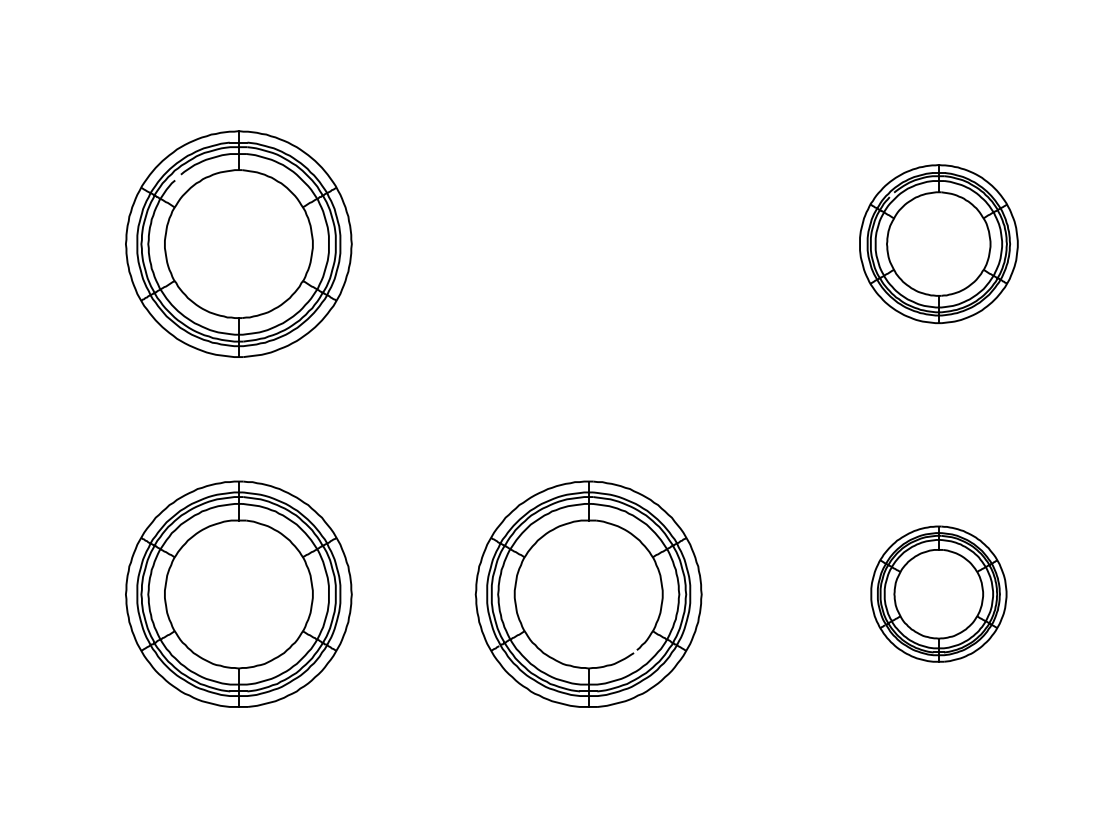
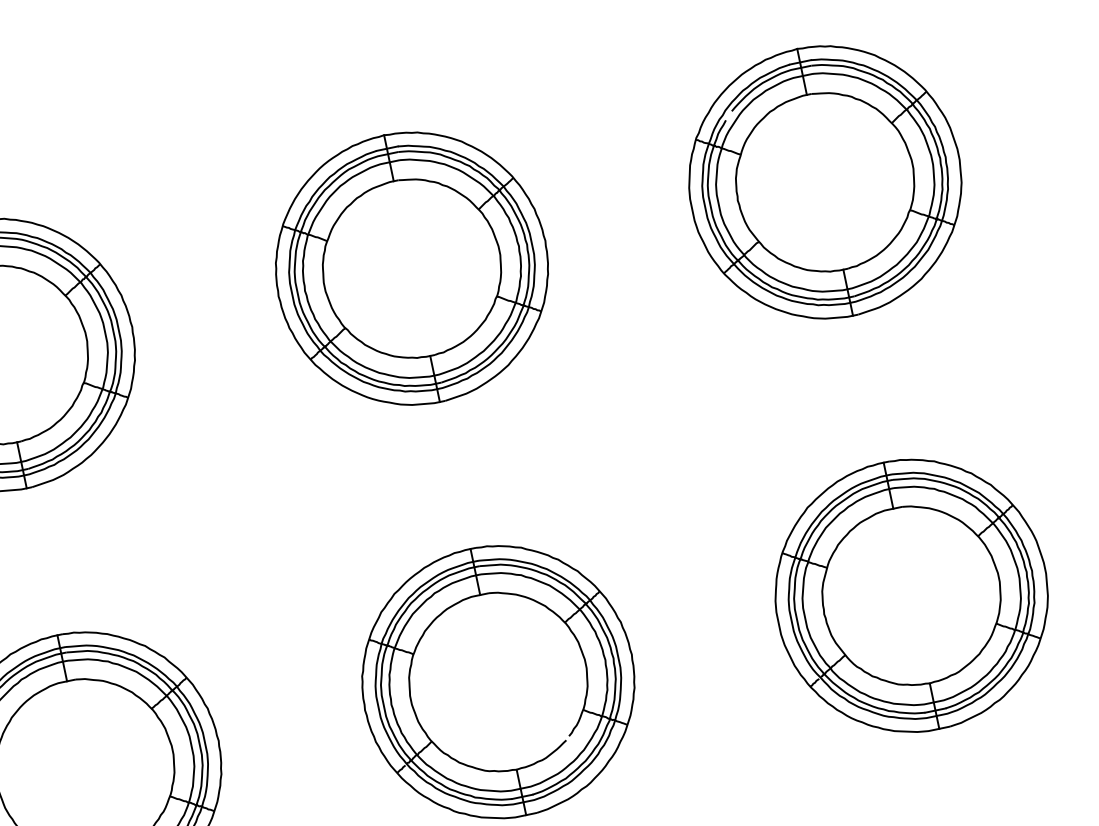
part: (588, 243) -> (411, 267), added
part: (938, 243) -> (824, 181), size x1.43
part: (938, 593) -> (911, 594), size x1.67

